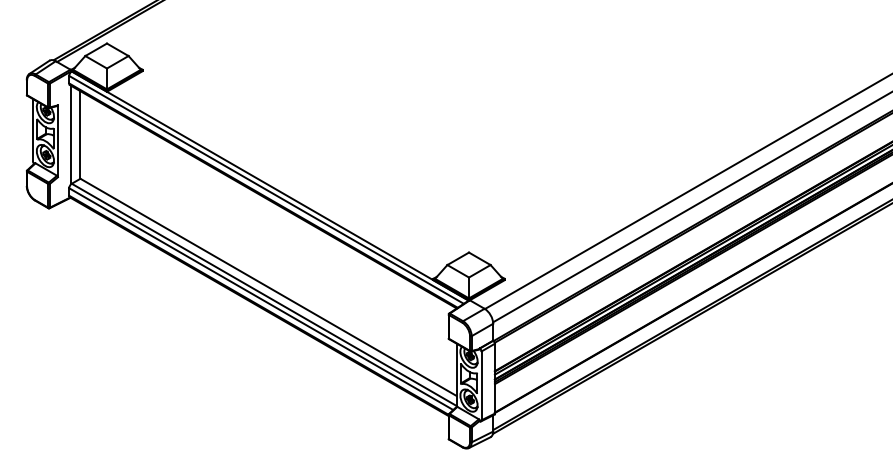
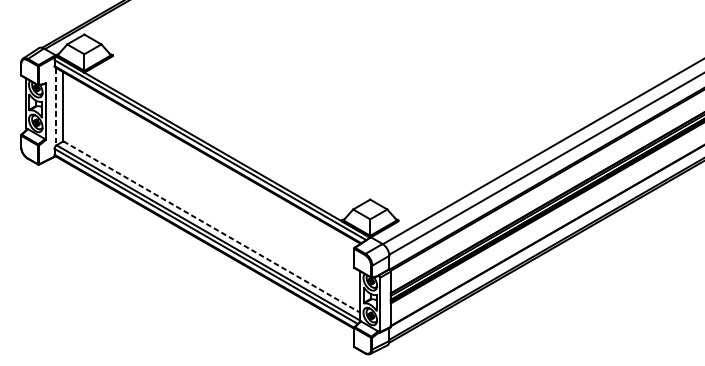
line: (71, 135) -> (56, 107), solid -> dashed
line: (268, 287) -> (211, 227), solid -> dashed

